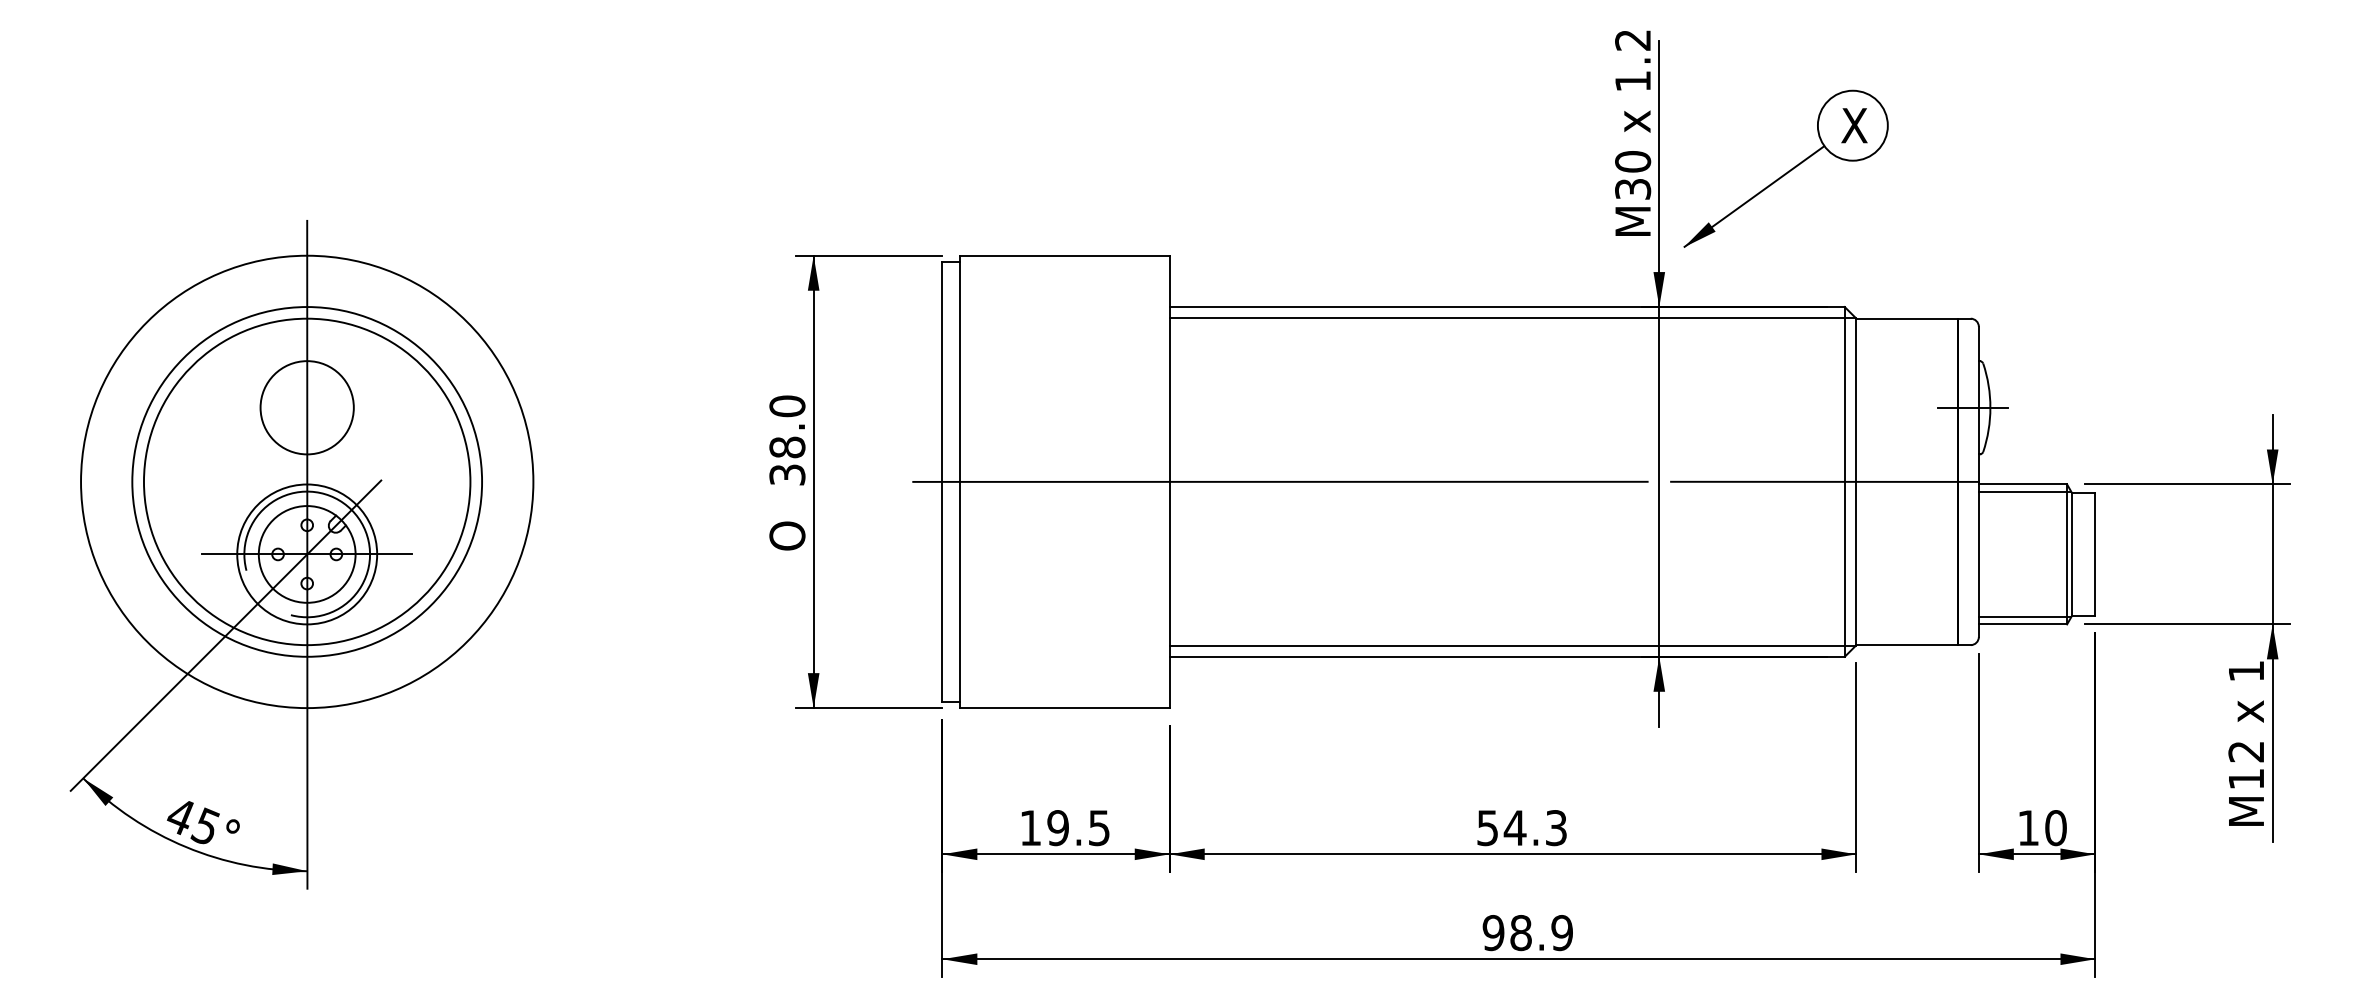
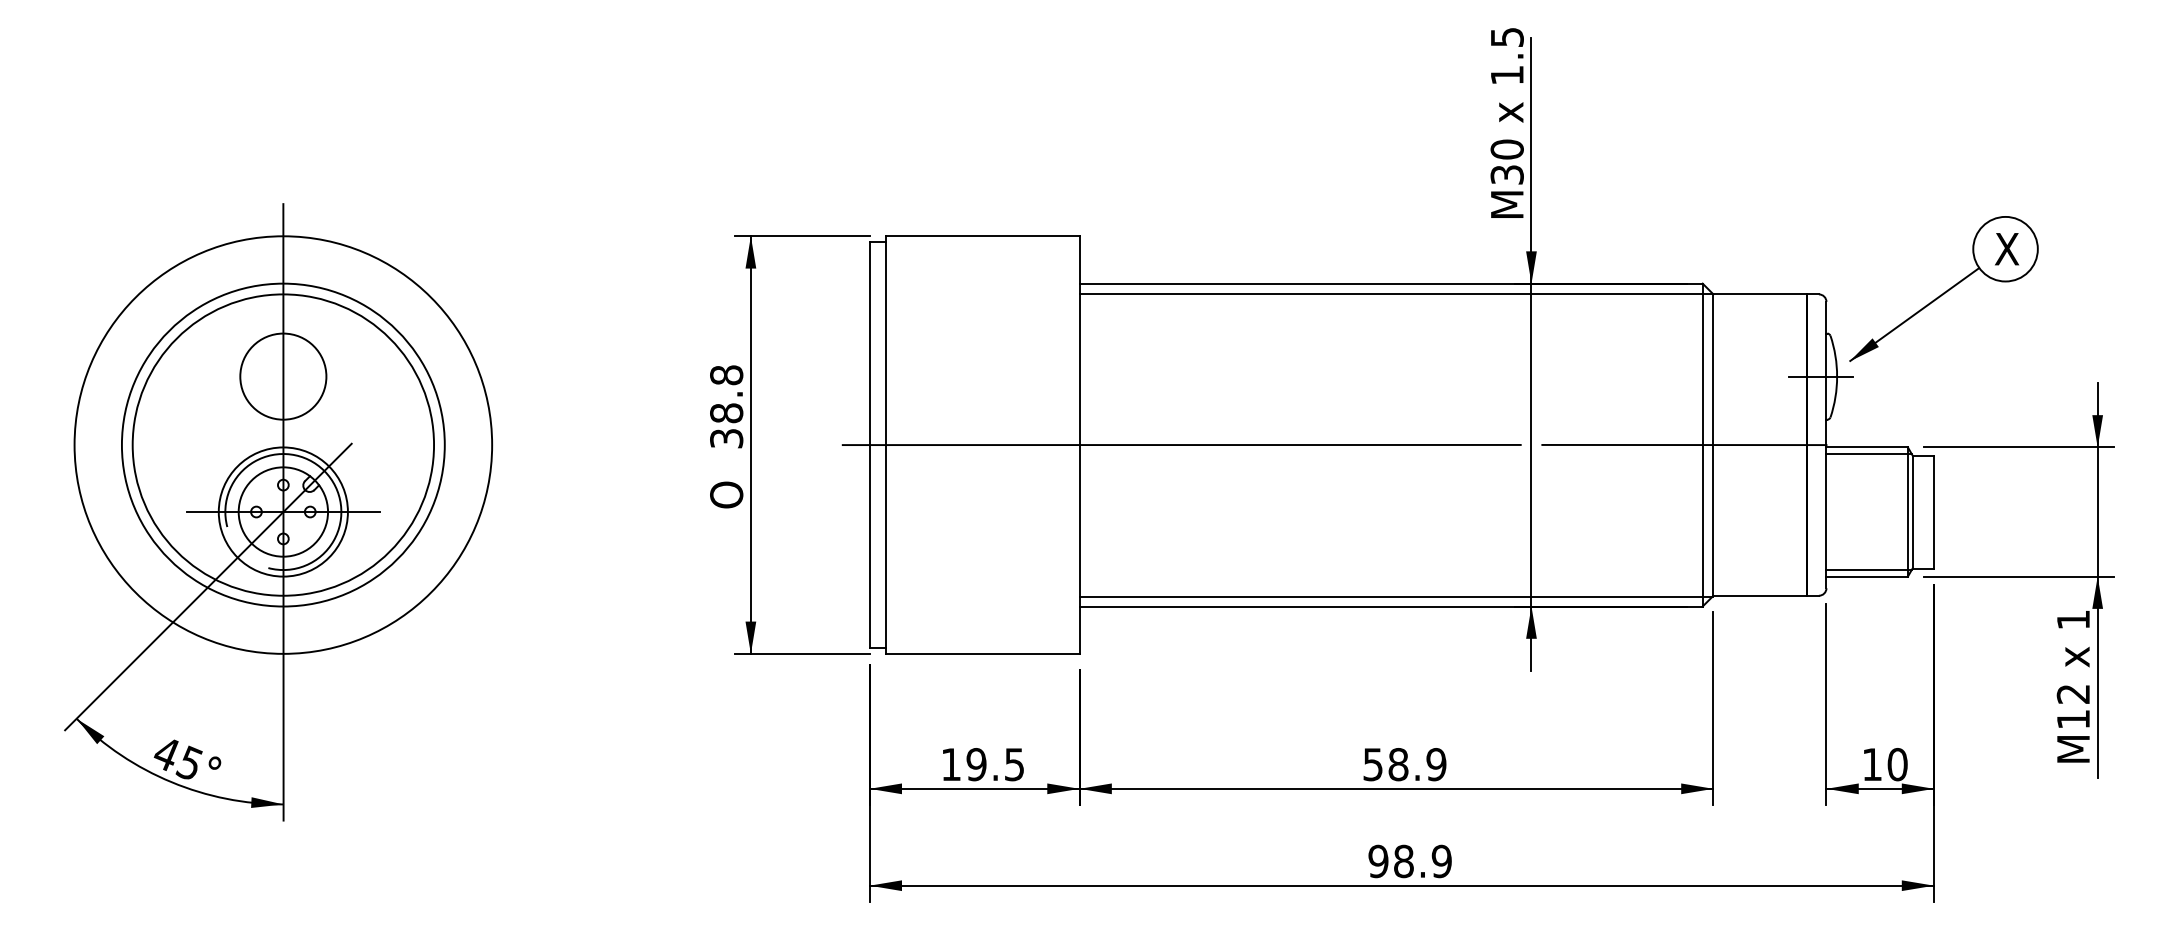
text: (1633, 40) -> (1507, 37), 1.2 -> 1.5
part: (1785, 168) -> (1943, 288), moved
text: (787, 406) -> (726, 375), 38.0 -> 38.8
text: (1535, 828) -> (1417, 765), 54.3 -> 58.9

